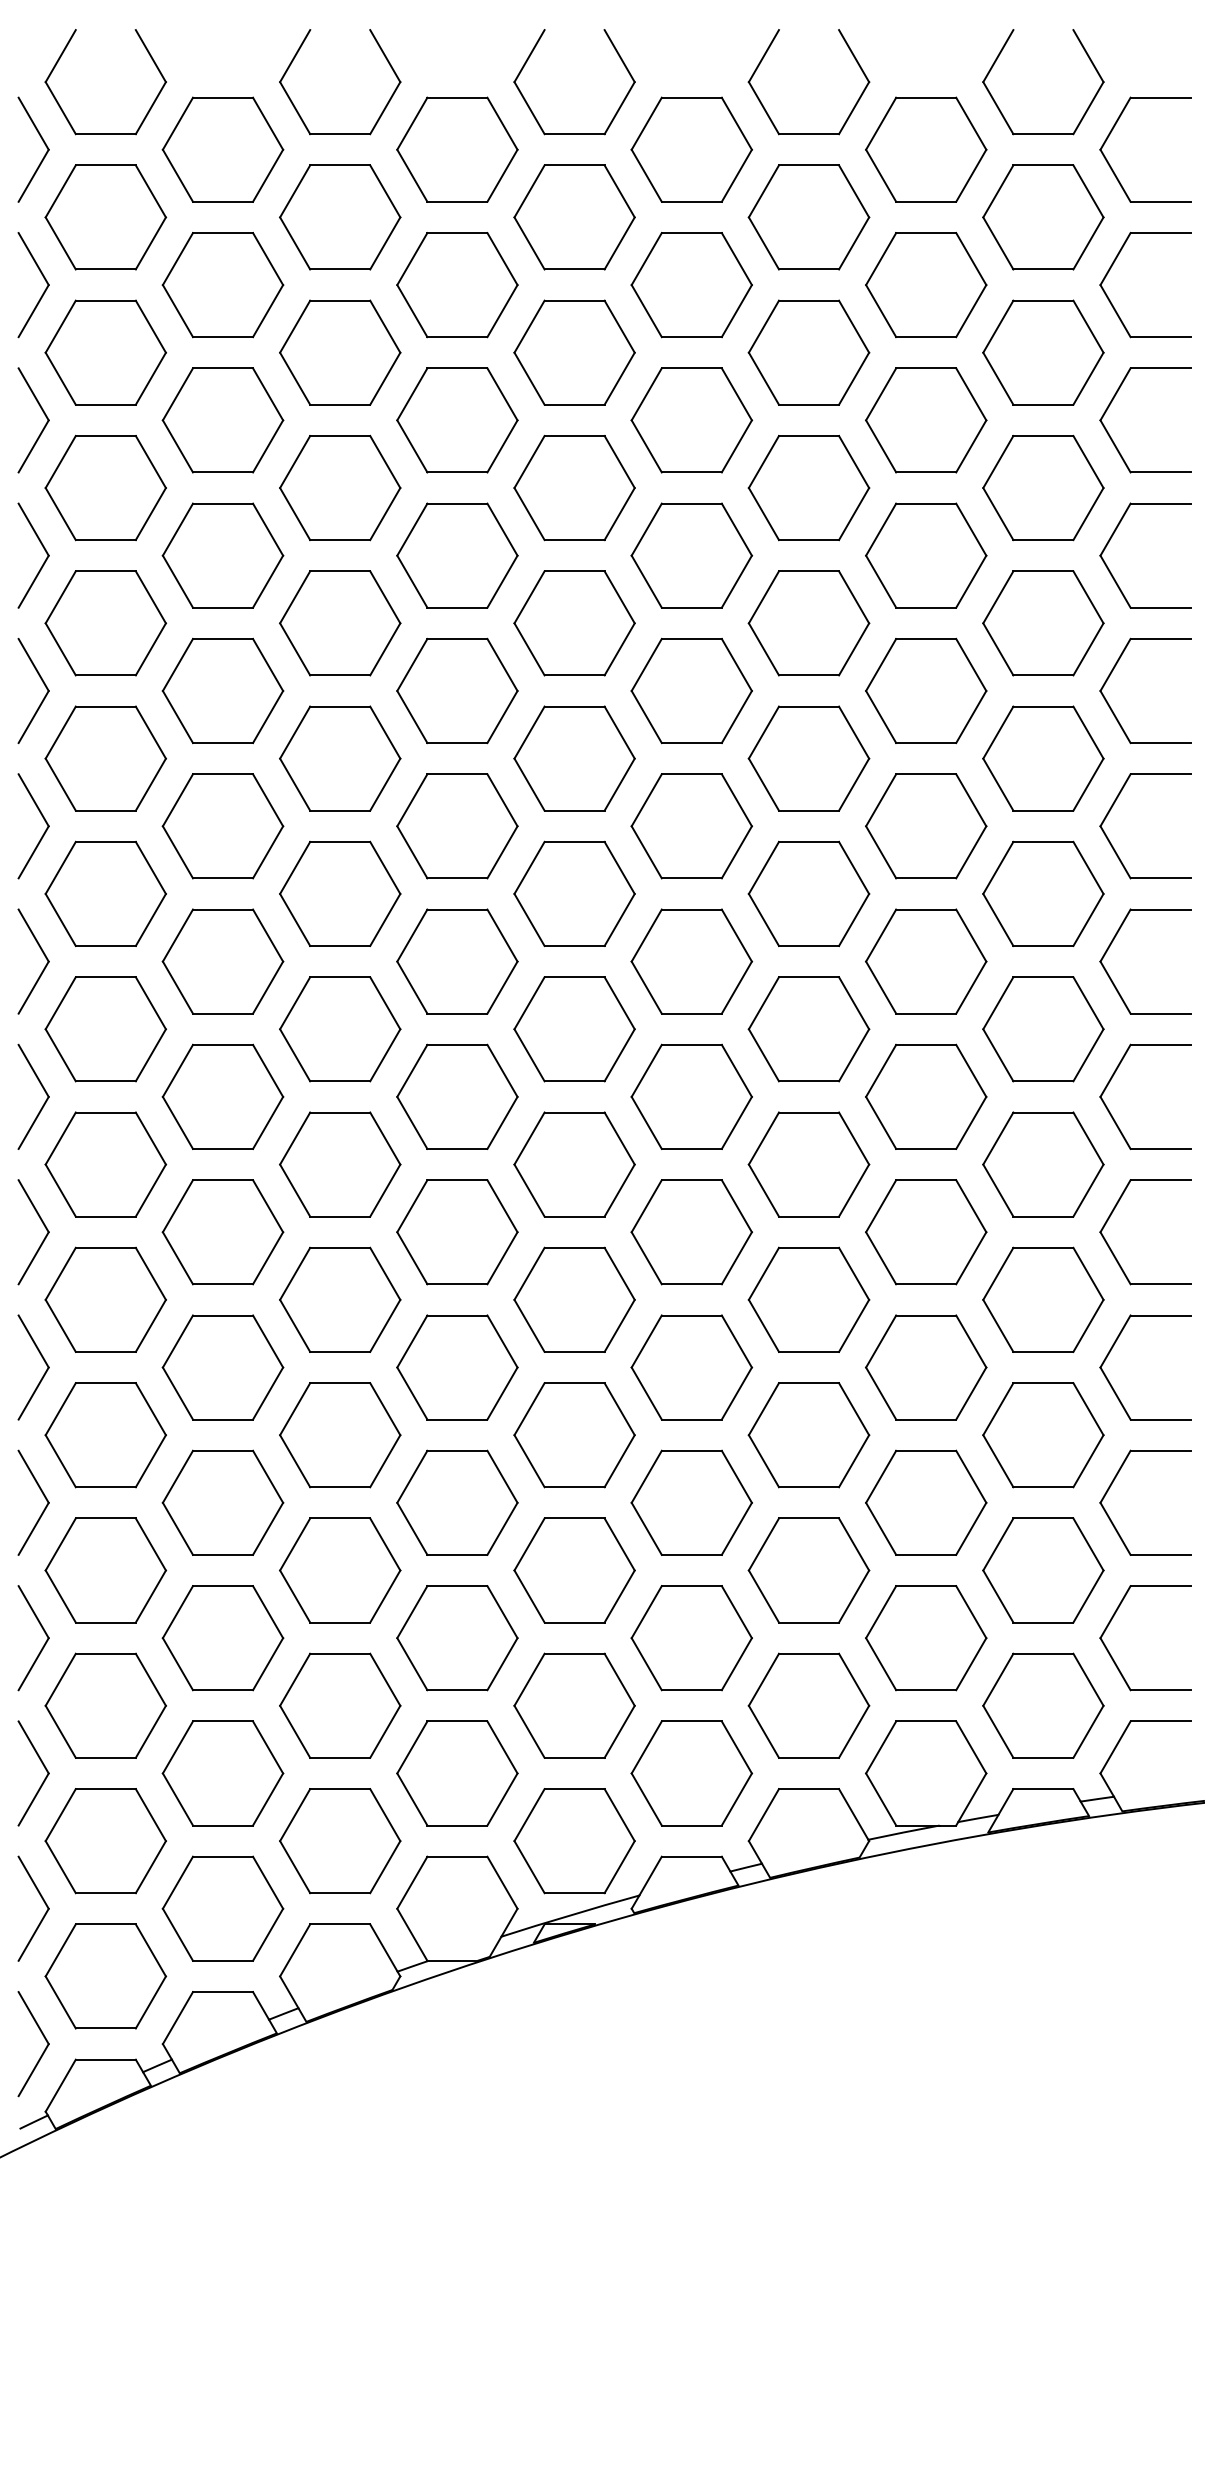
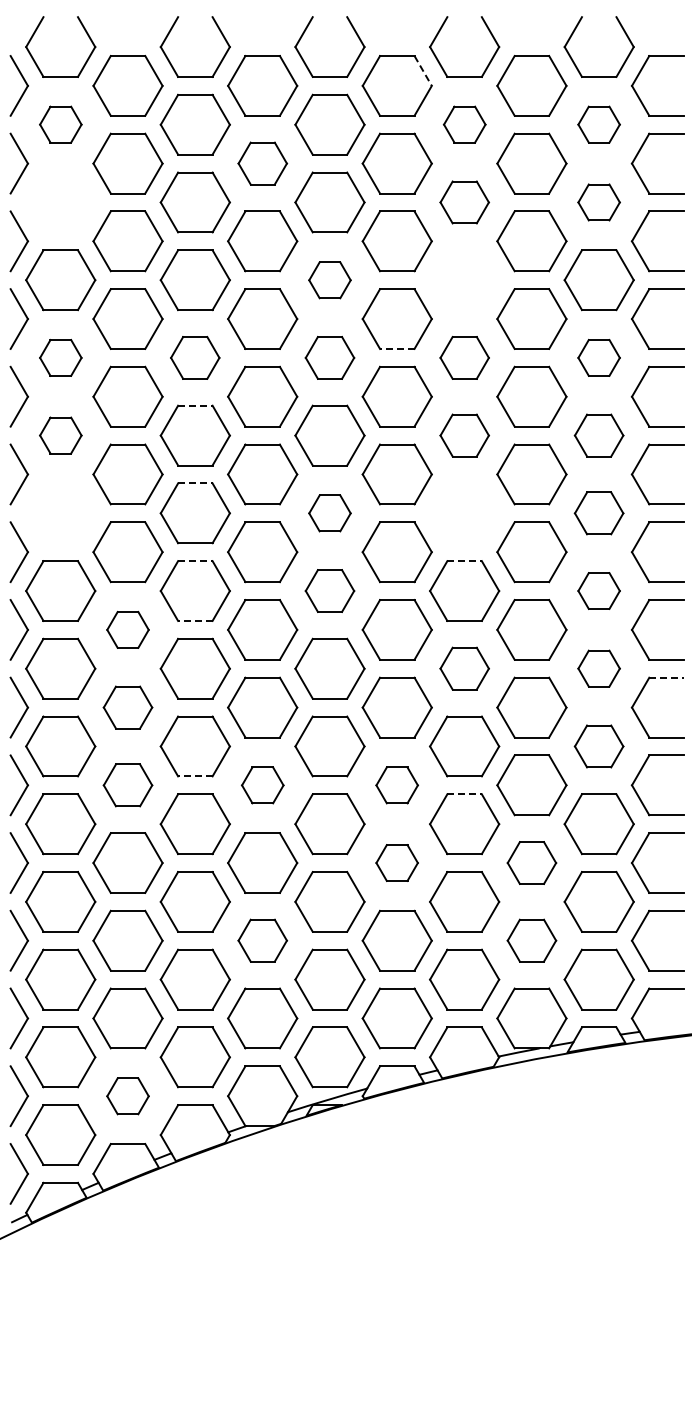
line: (737, 124) -> (423, 71), solid -> dashed
part: (105, 216) -> (60, 124), size x0.6
part: (808, 216) -> (464, 124), size x0.6
part: (1042, 216) -> (598, 124), size x0.6
part: (457, 284) -> (262, 163), size x0.7
part: (105, 352) -> (60, 202), removed
part: (808, 352) -> (464, 202), size x0.7
part: (1042, 352) -> (598, 202), size x0.6
part: (573, 488) -> (329, 280), size x0.6
part: (808, 488) -> (464, 280), removed
line: (690, 606) -> (396, 348), solid -> dashed
part: (105, 622) -> (60, 357), size x0.6
part: (338, 622) -> (194, 357), size x0.7
part: (573, 622) -> (329, 357), size x0.7
part: (808, 622) -> (464, 357), size x0.7
part: (1042, 622) -> (598, 357), size x0.6
line: (340, 706) -> (195, 405), solid -> dashed
part: (105, 758) -> (60, 435), size x0.6
part: (808, 758) -> (464, 435), size x0.7
part: (1042, 758) -> (598, 435), size x0.7
line: (340, 842) -> (195, 483), solid -> dashed
part: (105, 894) -> (60, 513), removed
part: (573, 894) -> (329, 513), size x0.6
part: (808, 894) -> (464, 513), removed
part: (1042, 894) -> (598, 513), size x0.7
line: (340, 977) -> (195, 561), solid -> dashed
line: (810, 977) -> (465, 561), solid -> dashed
part: (573, 1028) -> (329, 590), size x0.7
part: (1042, 1028) -> (598, 590), size x0.6
line: (338, 1080) -> (194, 620), solid -> dashed
part: (222, 1096) -> (127, 629), size x0.6
part: (808, 1164) -> (464, 668), size x0.7
part: (1042, 1164) -> (598, 668), size x0.6
line: (1162, 1179) -> (667, 677), solid -> dashed
part: (222, 1232) -> (127, 707), size x0.7
part: (1042, 1299) -> (598, 746), size x0.7
line: (338, 1352) -> (194, 776), solid -> dashed
part: (222, 1367) -> (127, 785), size x0.7
part: (457, 1367) -> (262, 785), size x0.6
part: (690, 1367) -> (396, 785), size x0.6
line: (810, 1383) -> (465, 794), solid -> dashed
part: (690, 1501) -> (396, 862), size x0.6
part: (925, 1501) -> (531, 862), size x0.7
part: (457, 1637) -> (262, 940), size x0.7
part: (925, 1637) -> (531, 940), size x0.7
part: (222, 1909) -> (127, 1096), size x0.6

